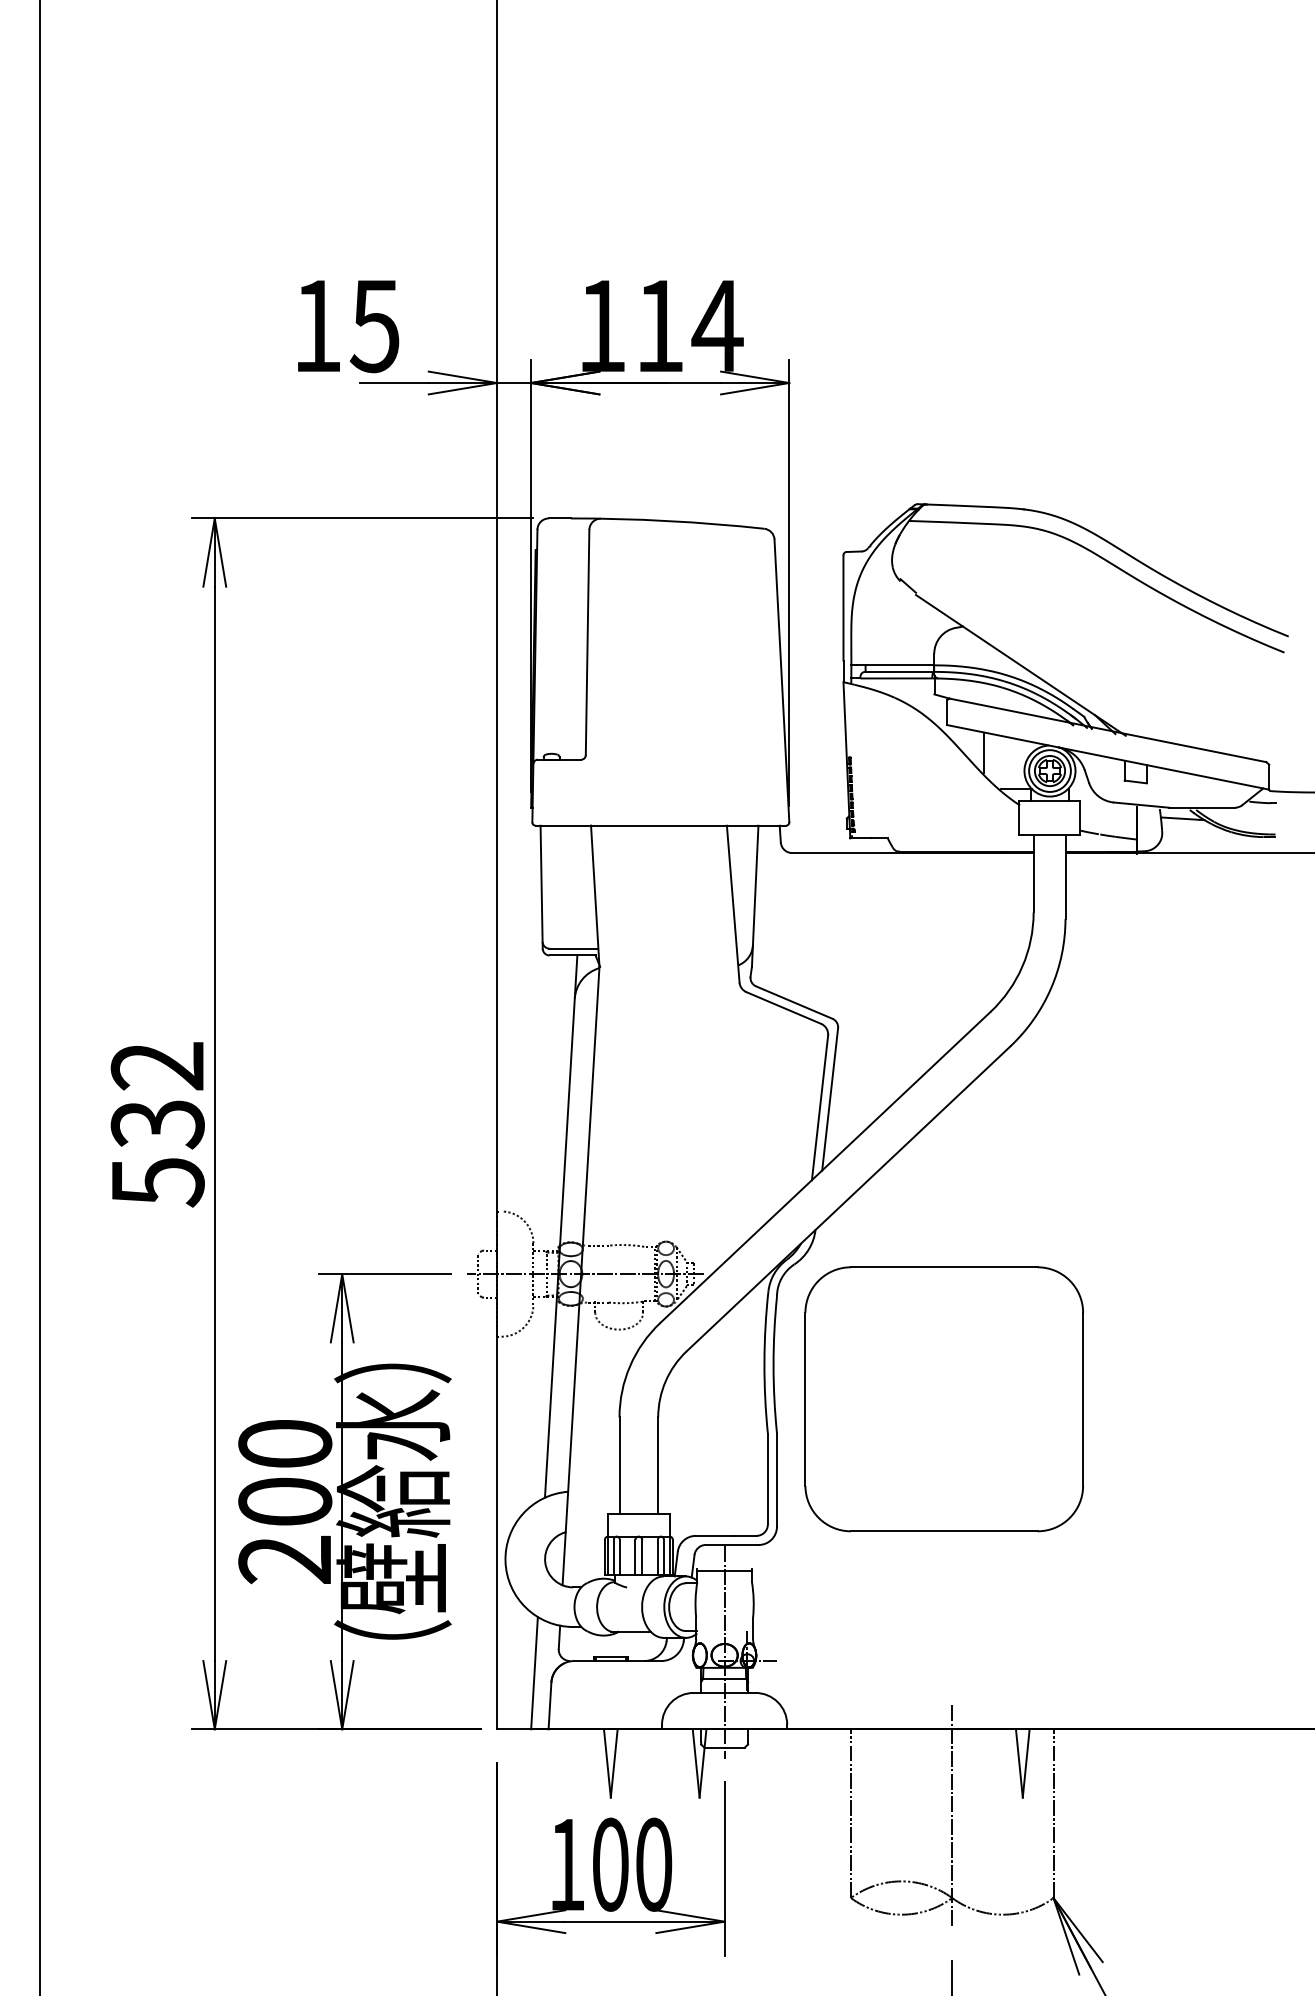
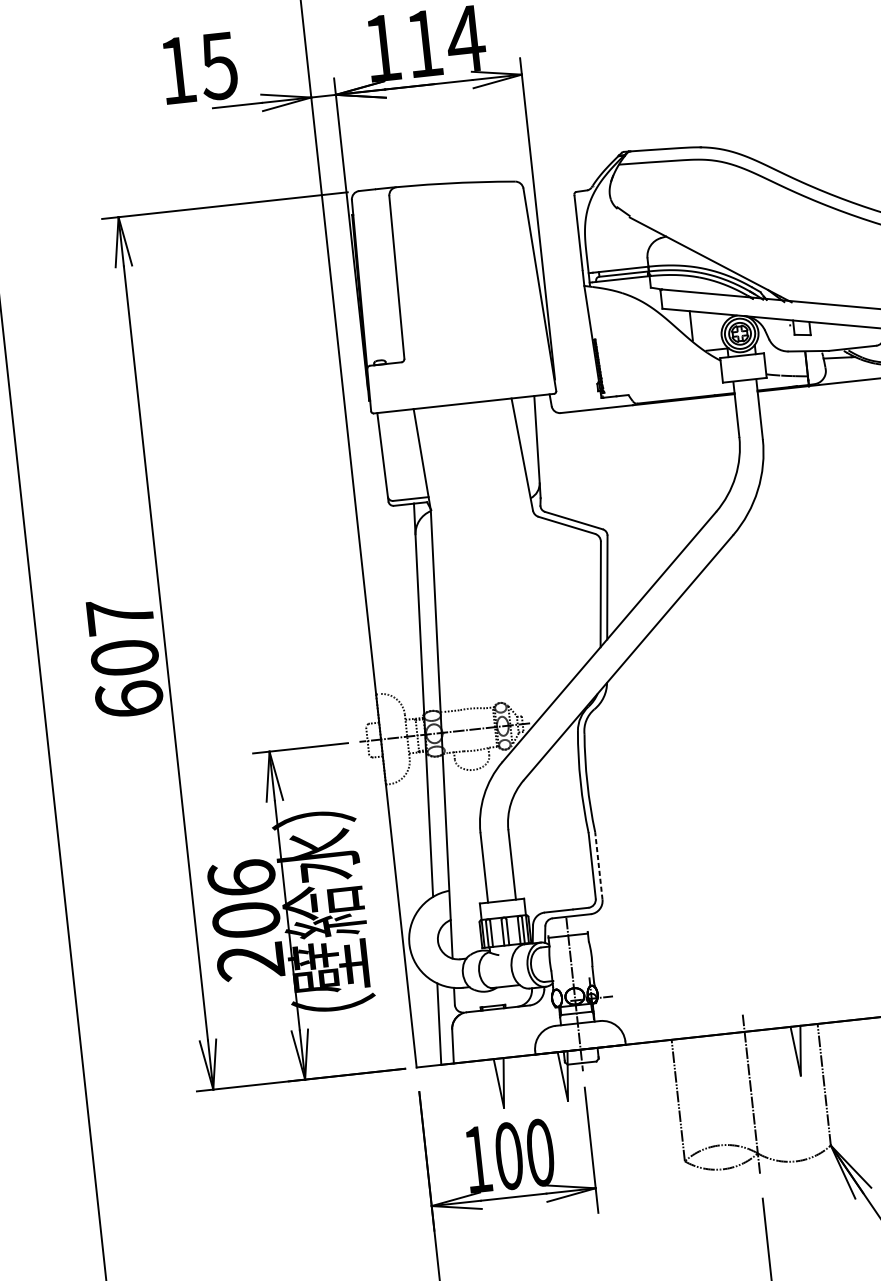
text: (157, 1124) -> (124, 658), 532 -> 607
part: (943, 1399) -> (712, 794), removed
text: (285, 1443) -> (241, 878), 200 -> 206
line: (776, 1479) -> (598, 865), solid -> dashed

